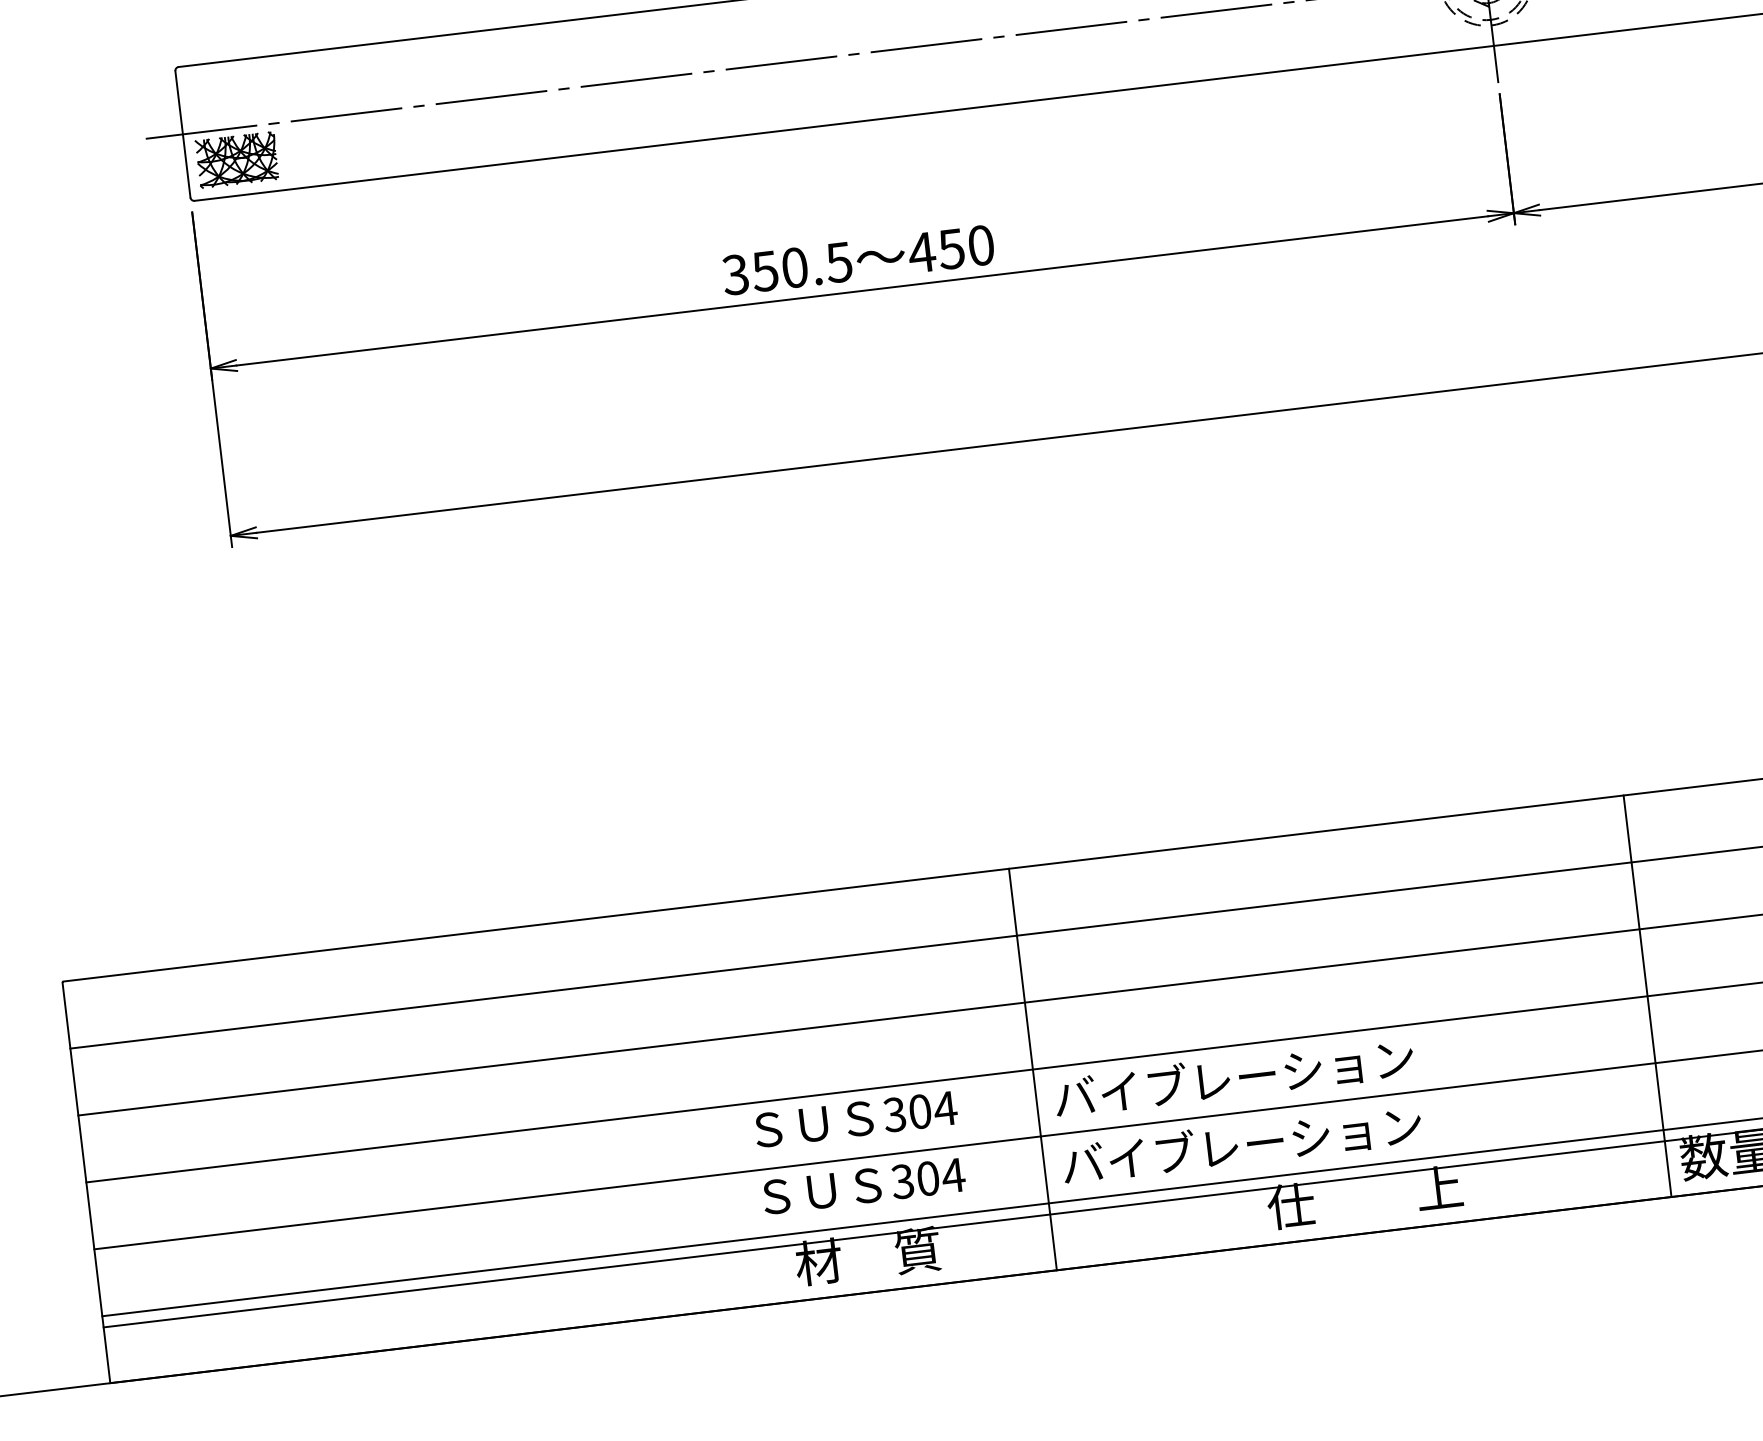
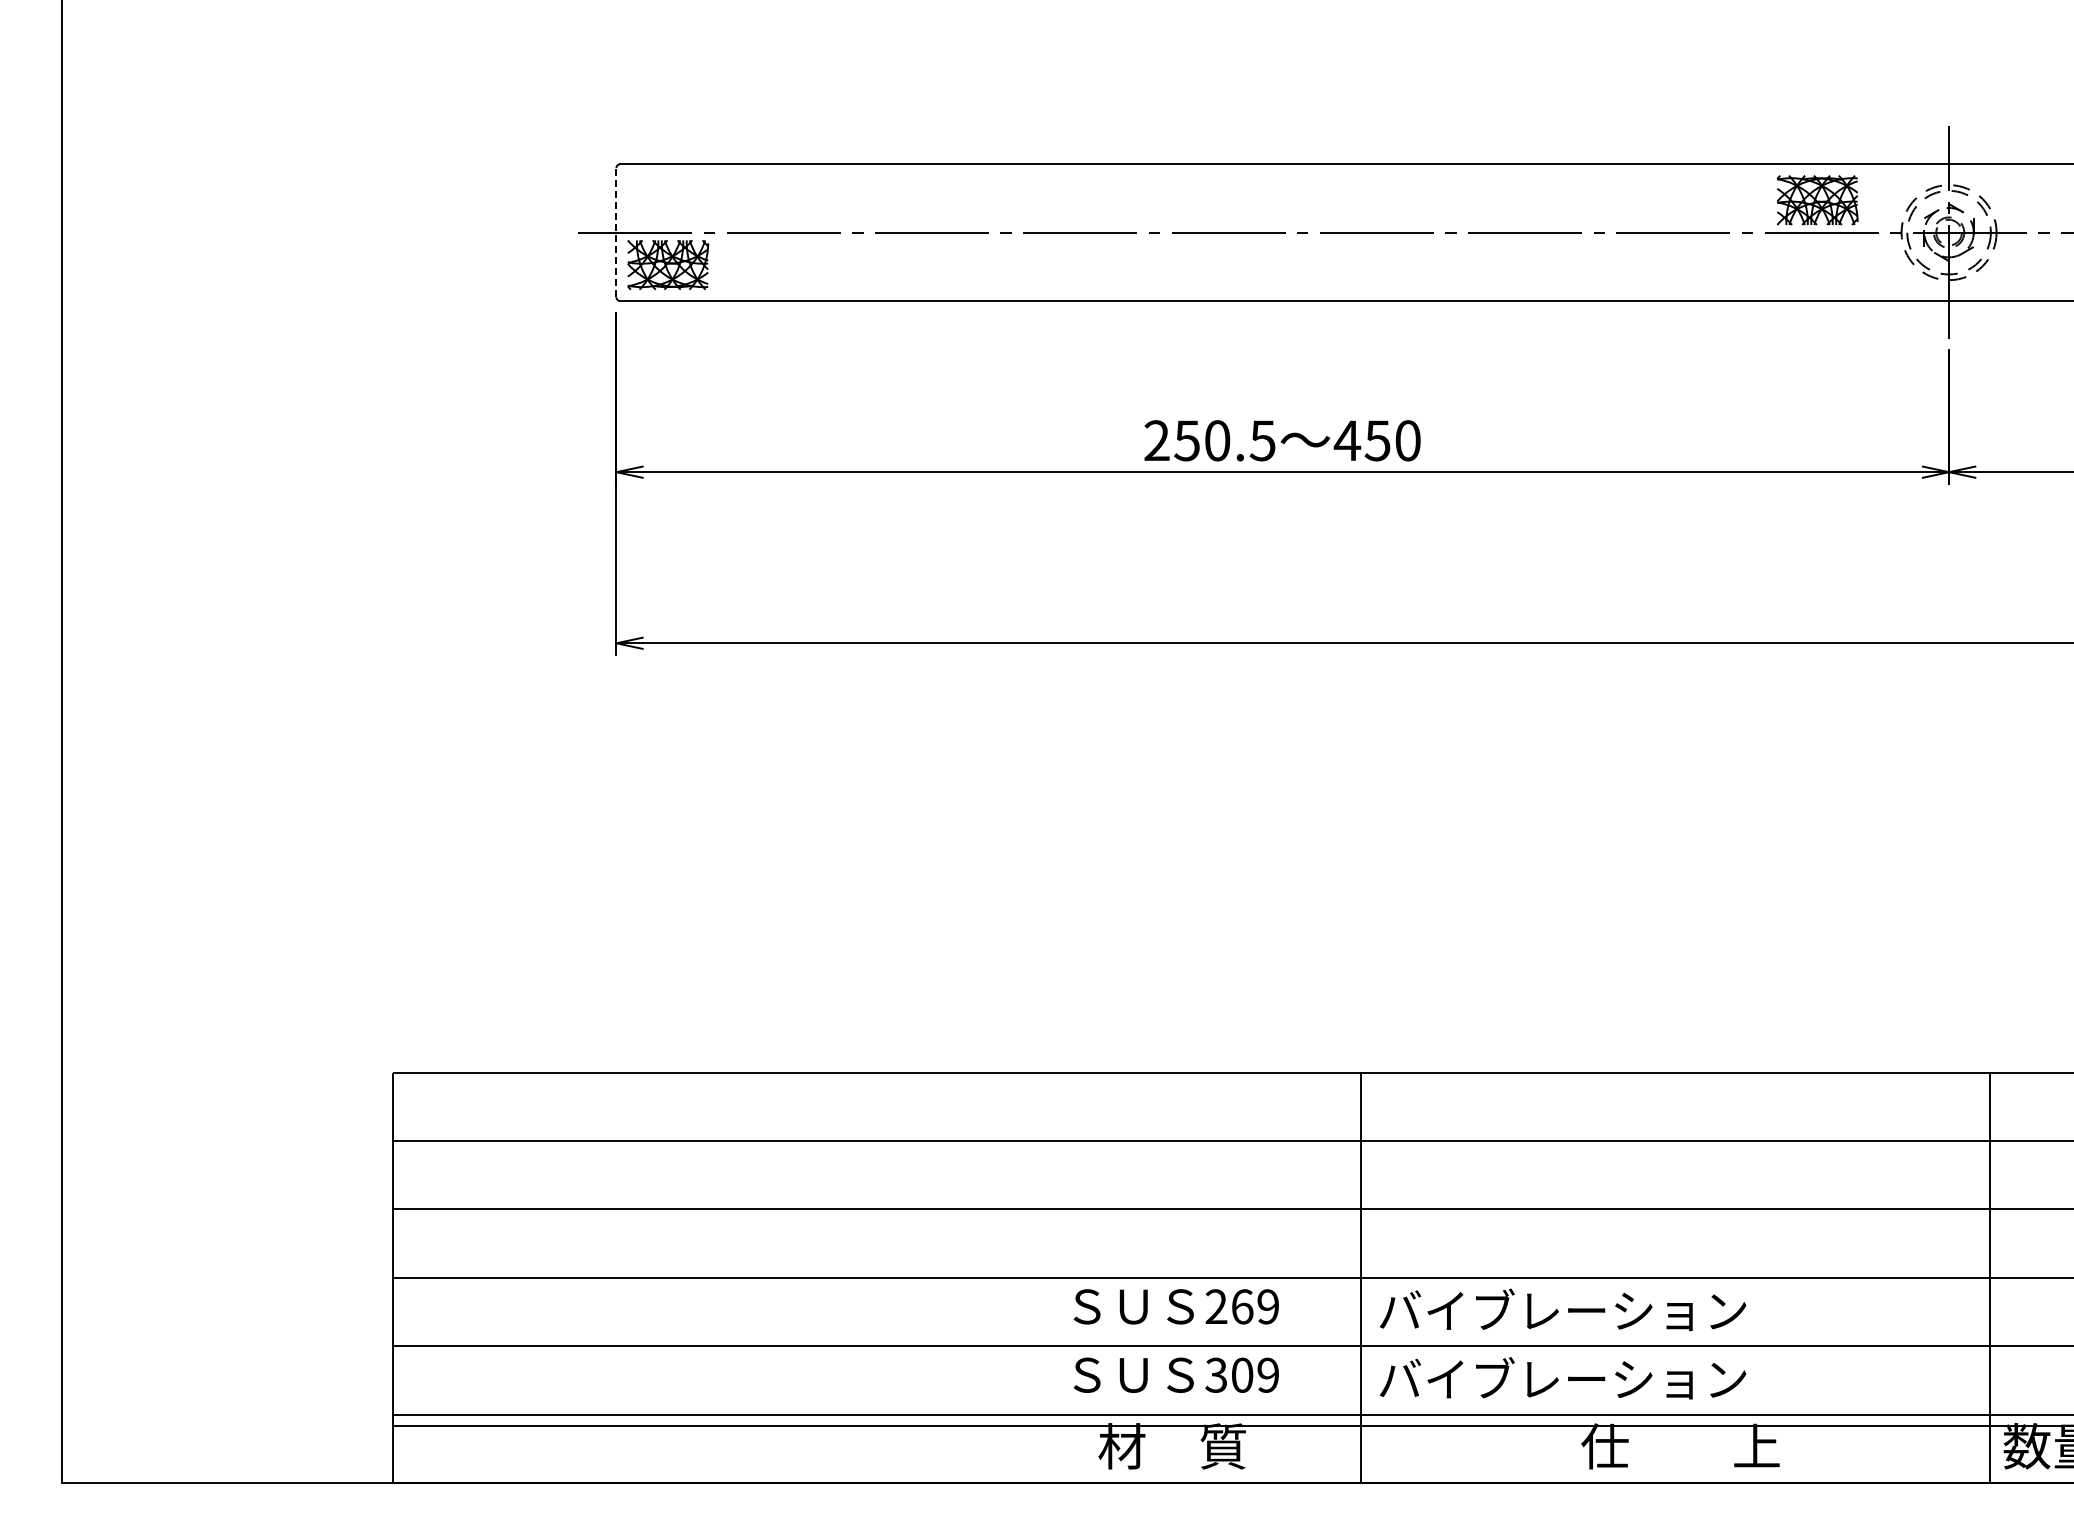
line: (182, 134) -> (616, 232), solid -> dashed
text: (735, 274) -> (1156, 440), 350.5 -> 250.5
text: (920, 1111) -> (1242, 1306), 304 -> 269
text: (952, 1174) -> (1267, 1374), 304 -> 309

